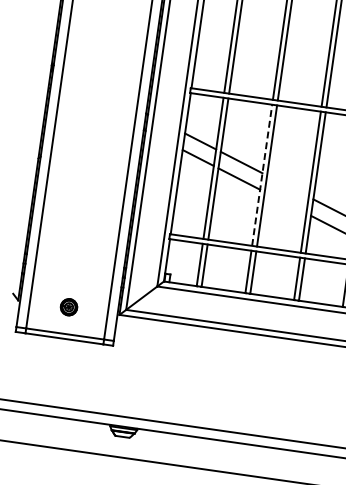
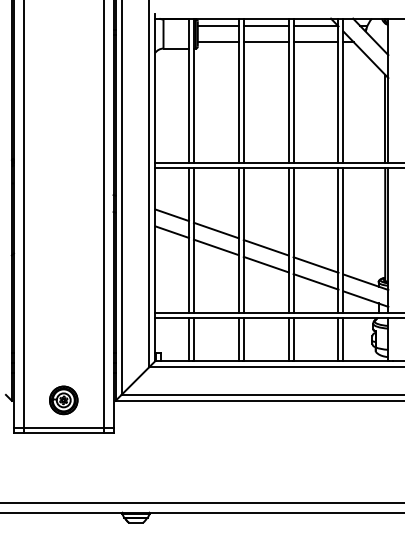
line: (262, 174) -> (238, 239), dashed -> solid
line: (287, 185) -> (265, 247), added
line: (284, 202) -> (265, 264), added
part: (68, 307) -> (63, 400), size x1.67

